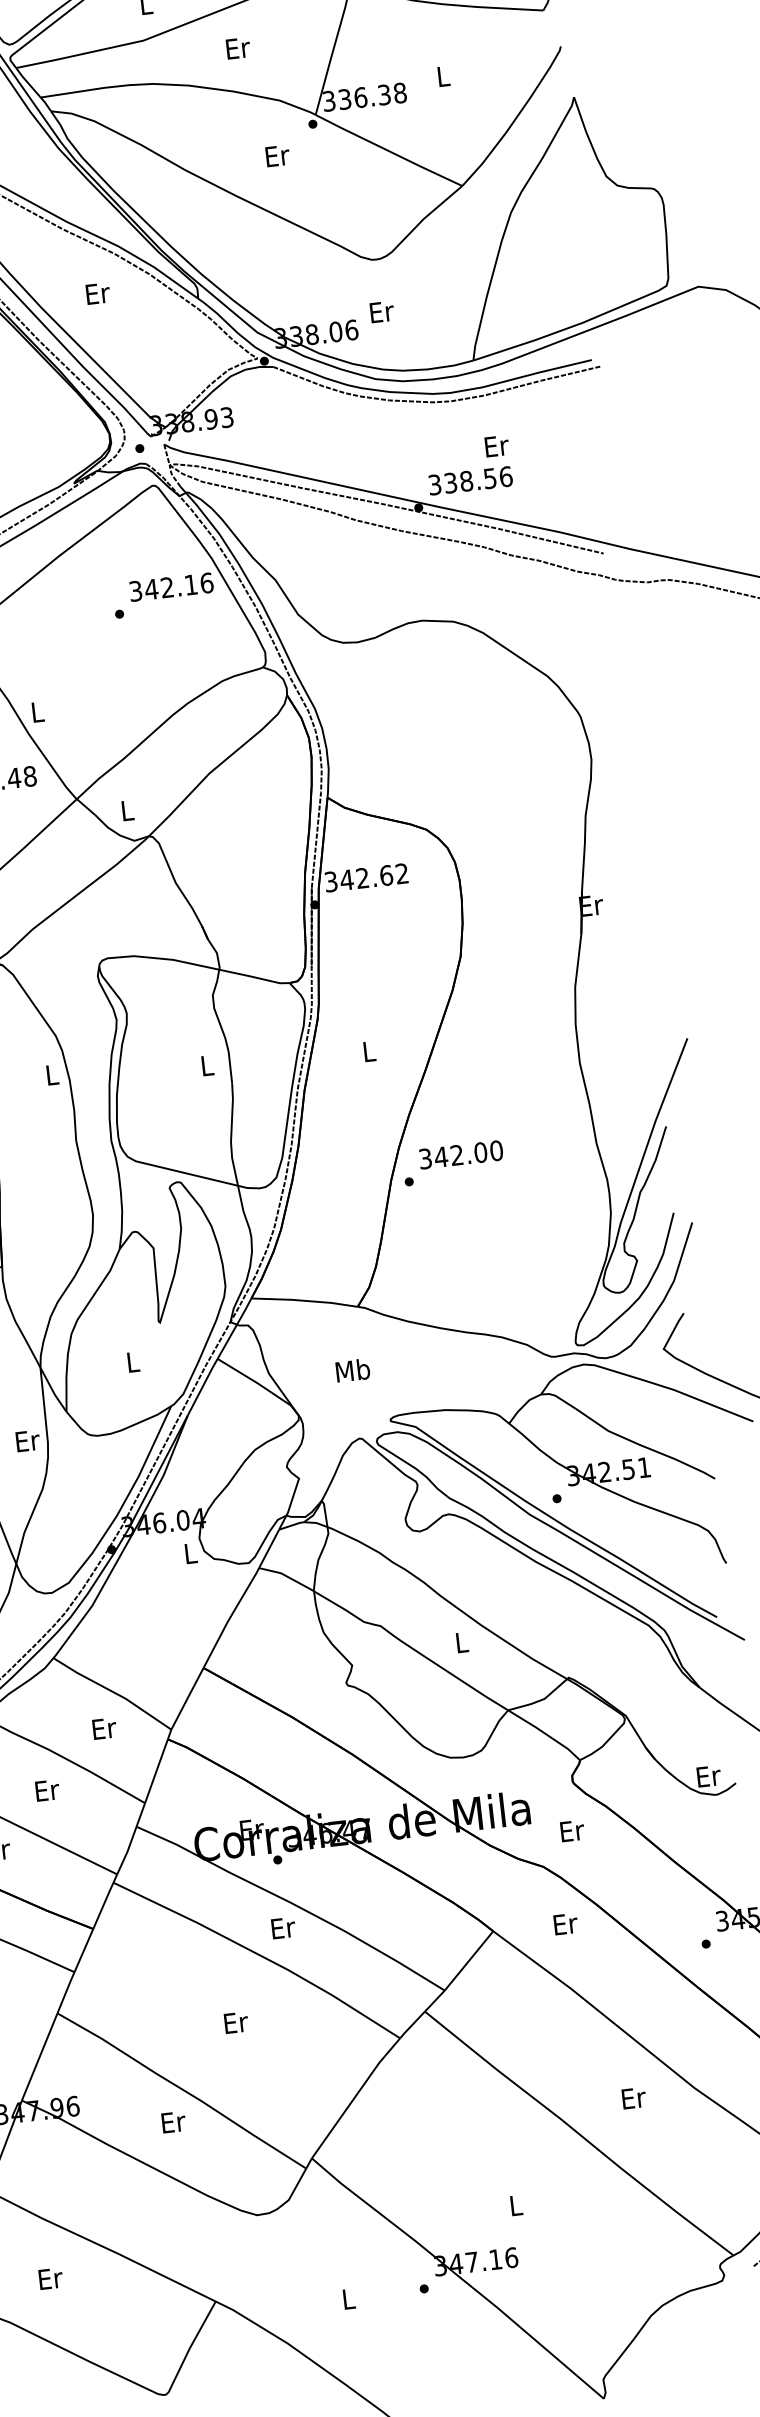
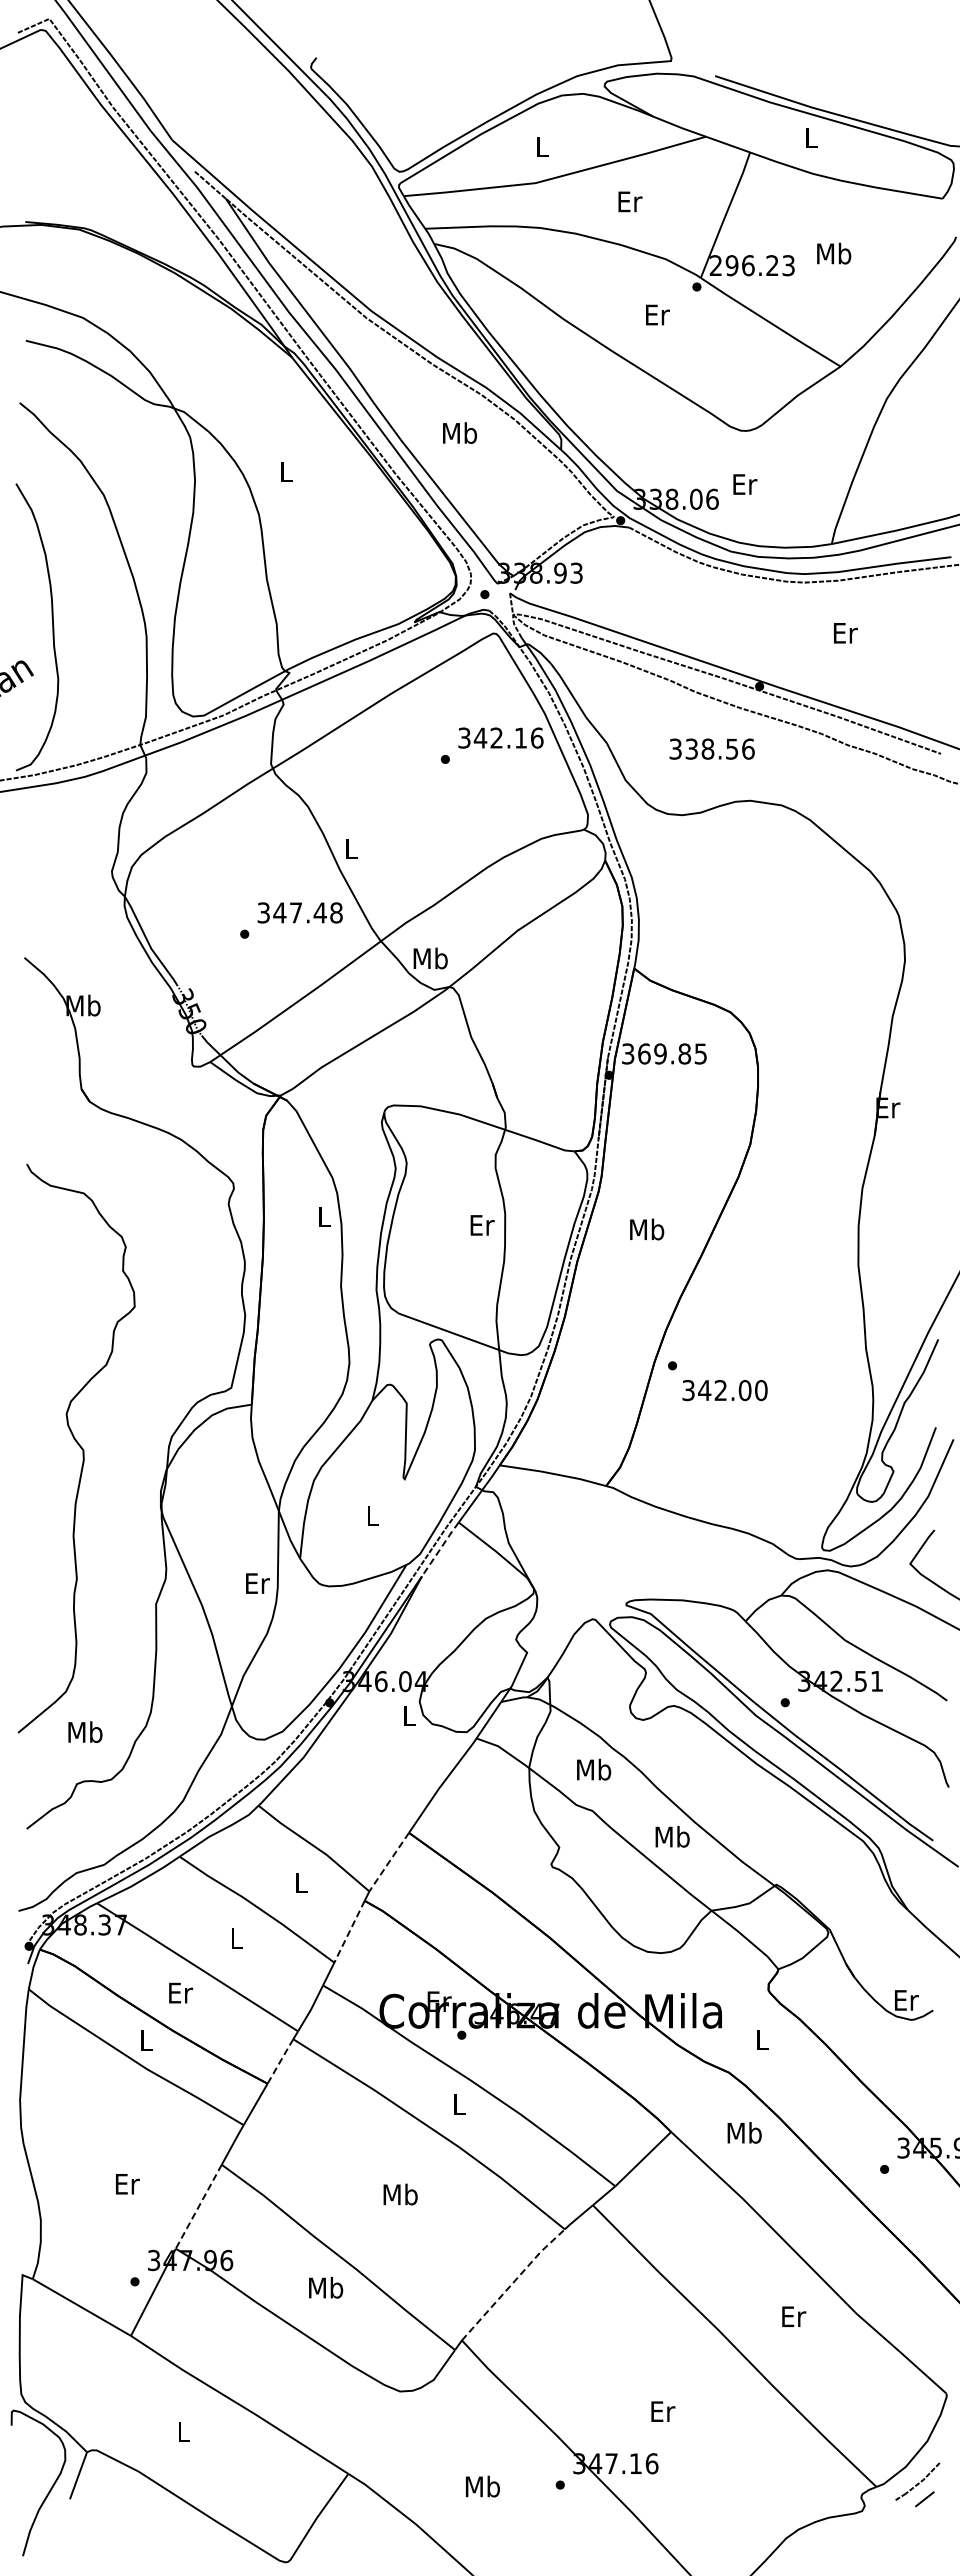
text: (443, 76) -> (834, 253), L -> Mb
text: (363, 97) -> (751, 265), 336.38 -> 296.23
text: (97, 292) -> (460, 432), Er -> Mb
text: (469, 480) -> (711, 748), moved
text: (127, 810) -> (430, 958), L -> Mb
text: (373, 876) -> (671, 1053), 342.62 -> 369.85
text: (369, 1051) -> (647, 1229), L -> Mb
text: (207, 1065) -> (482, 1225), L -> Er
text: (460, 1154) -> (724, 1390), moved
text: (353, 1370) -> (594, 1769), moved
line: (202, 1386) -> (440, 1548), solid -> dashed
text: (461, 1642) -> (672, 1836), L -> Mb
line: (187, 1698) -> (389, 1861), solid -> dashed
text: (104, 1728) -> (302, 1882), Er -> L
line: (156, 1772) -> (349, 1932), solid -> dashed
text: (47, 1790) -> (237, 1938), Er -> L
text: (572, 1830) -> (762, 2039), Er -> L
line: (103, 1904) -> (280, 2060), solid -> dashed
text: (565, 1923) -> (744, 2132), Er -> Mb
text: (283, 1927) -> (459, 2104), Er -> L
text: (235, 2022) -> (400, 2194), Er -> Mb
line: (39, 2056) -> (198, 2206), solid -> dashed
line: (355, 2095) -> (513, 2282), solid -> dashed
text: (173, 2121) -> (326, 2287), Er -> Mb
text: (516, 2205) -> (663, 2411), L -> Er
text: (50, 2278) -> (184, 2431), Er -> L
text: (348, 2298) -> (482, 2486), L -> Mb

